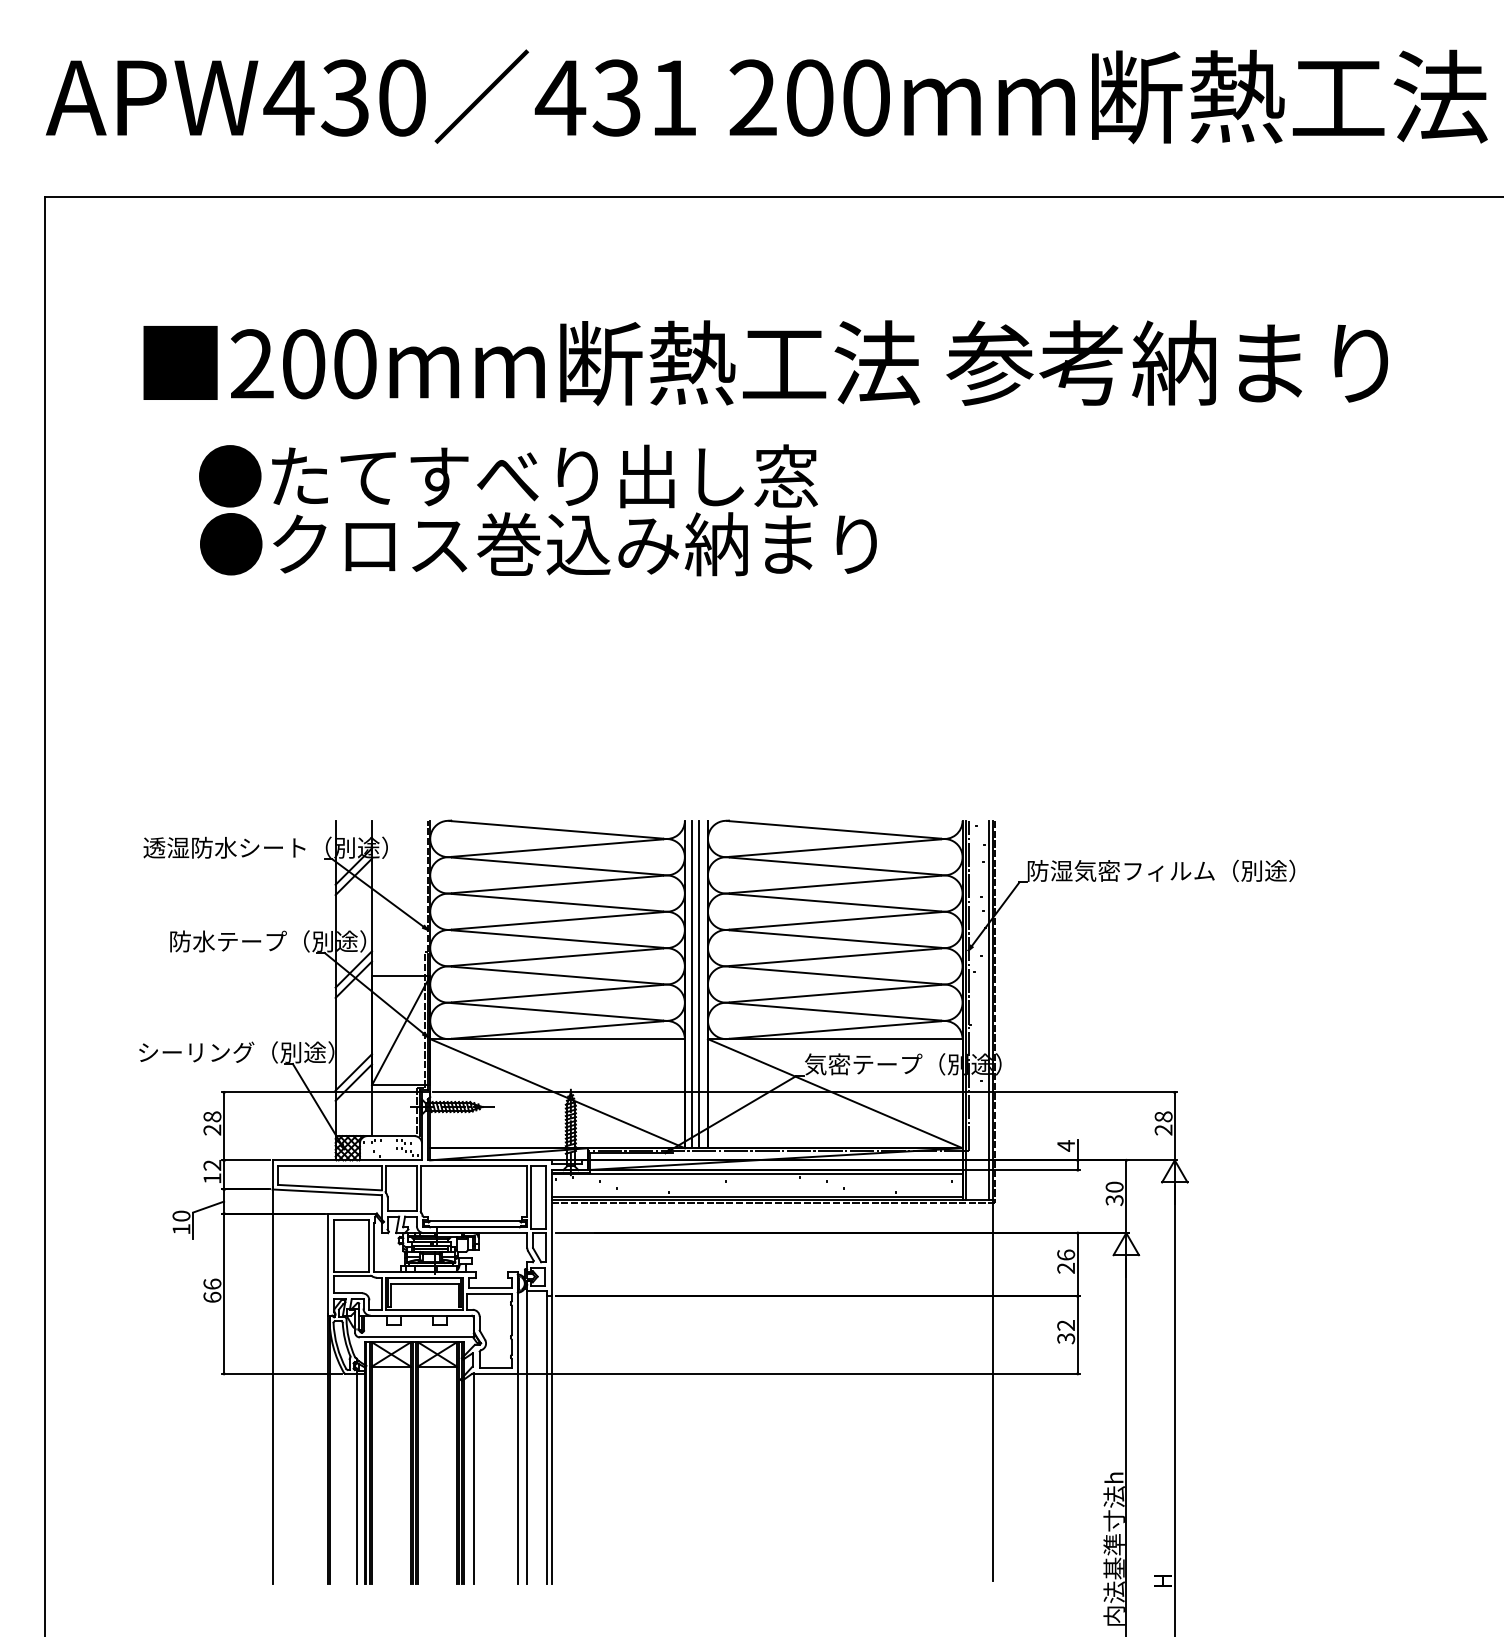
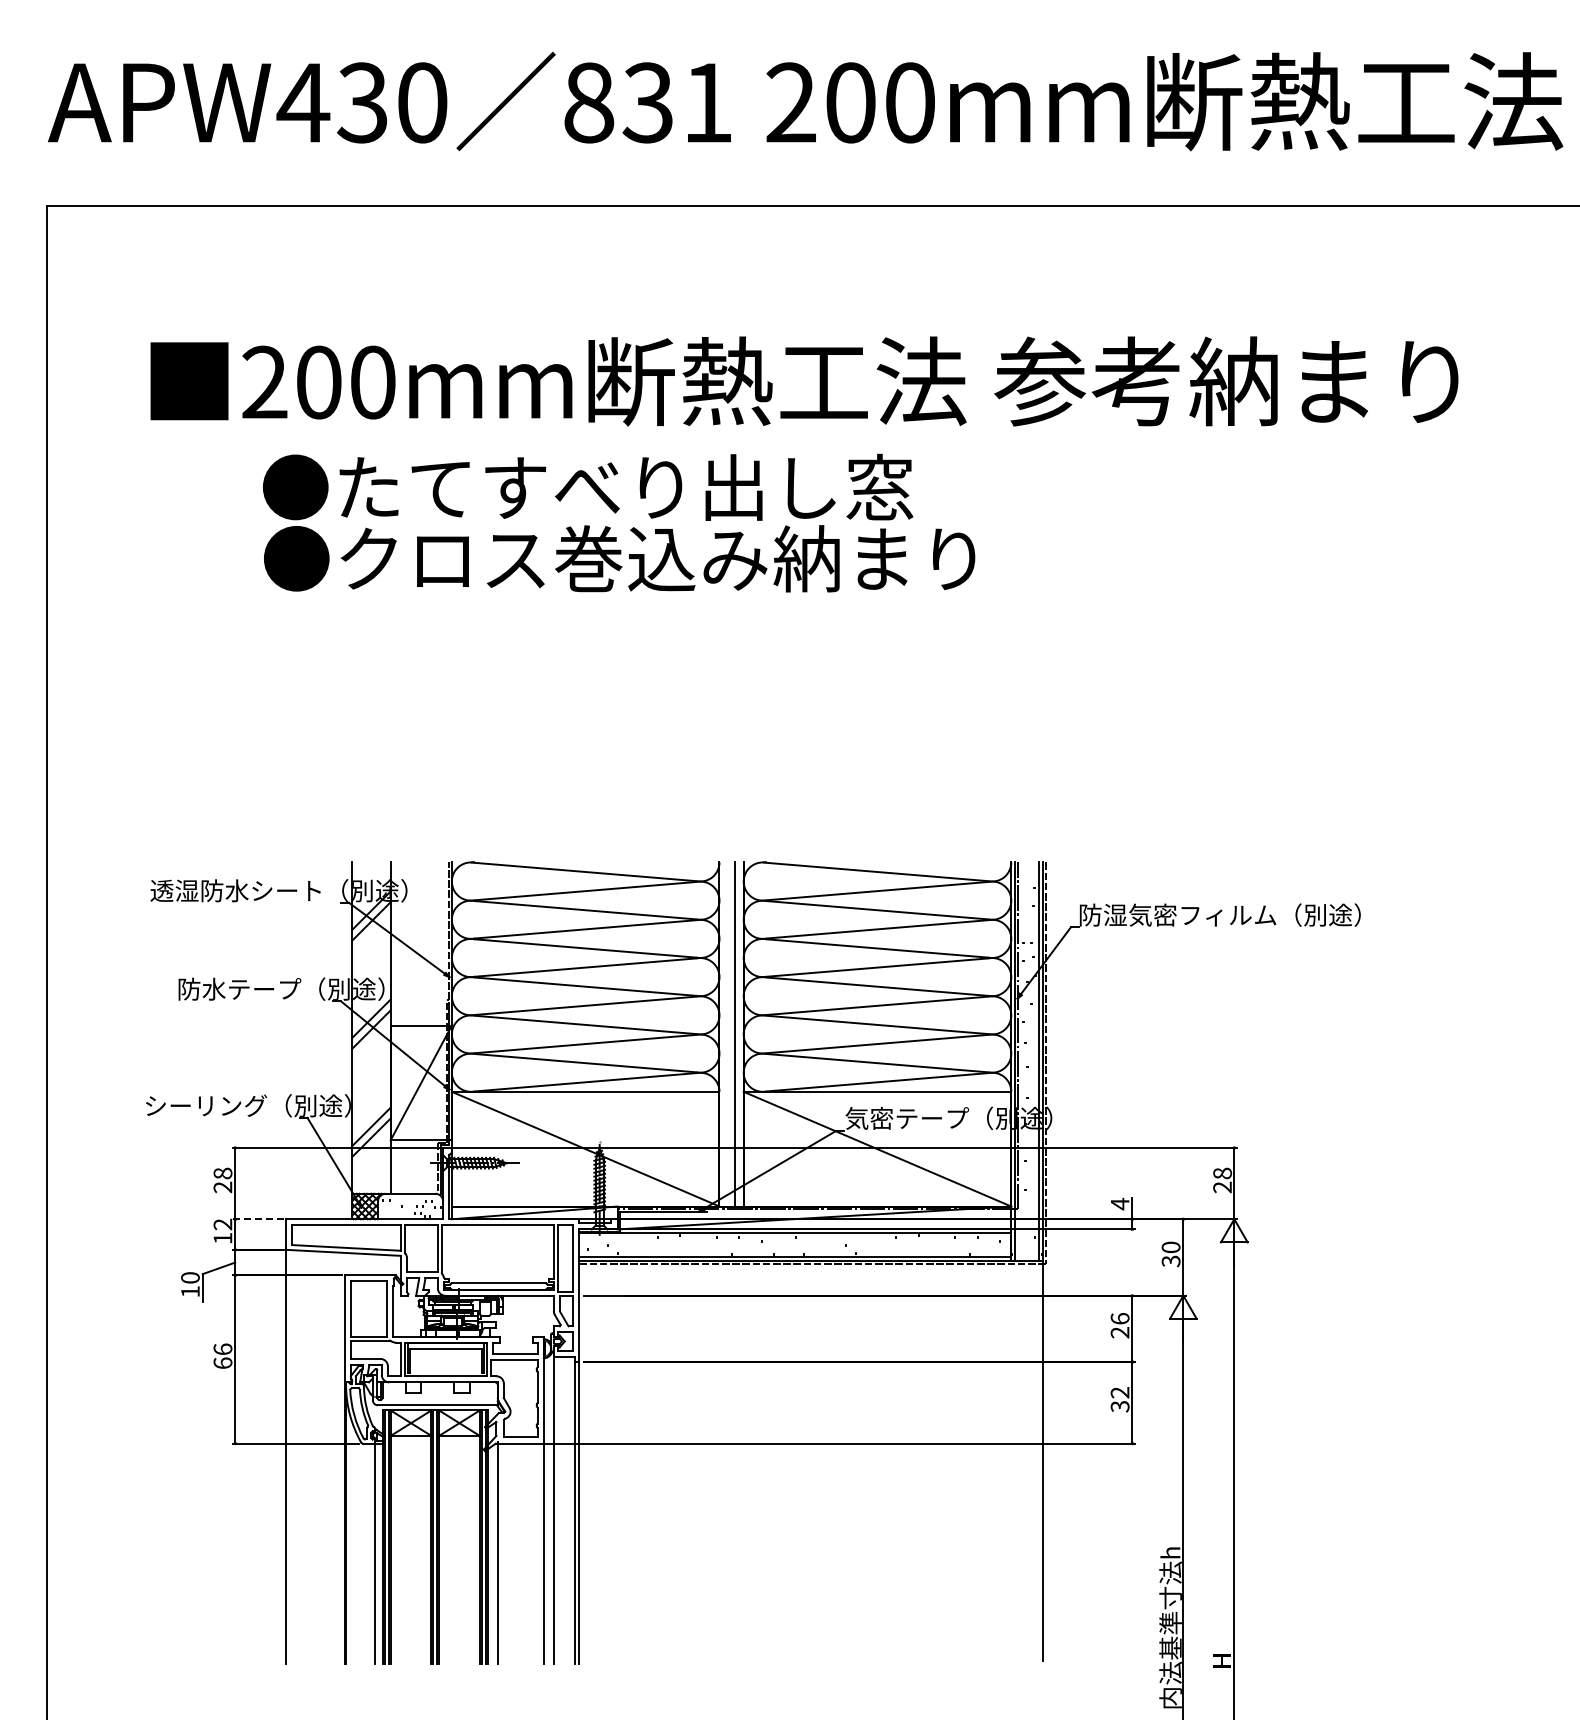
text: (560, 97) -> (588, 102), 431 -> 831
text: (538, 509) -> (619, 522), moved
line: (692, 984) -> (727, 1034), removed
line: (245, 1160) -> (257, 1219), solid -> dashed

